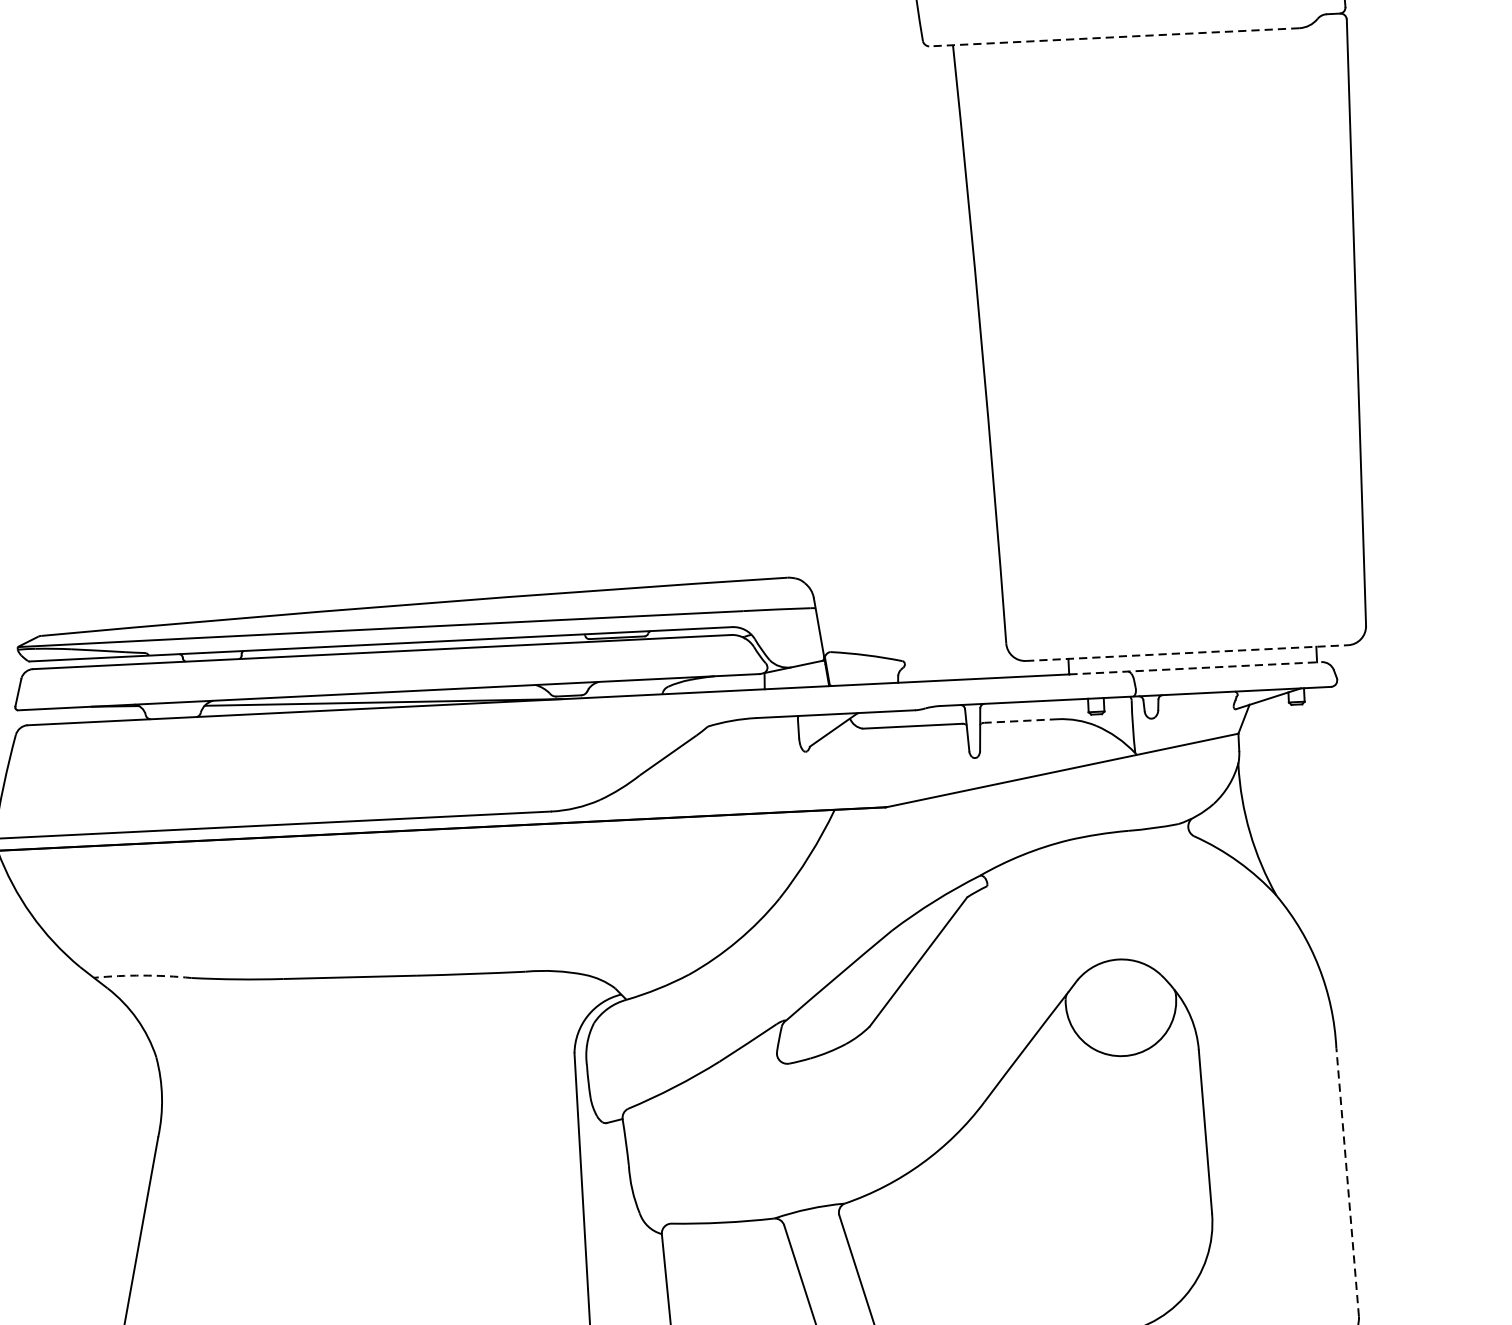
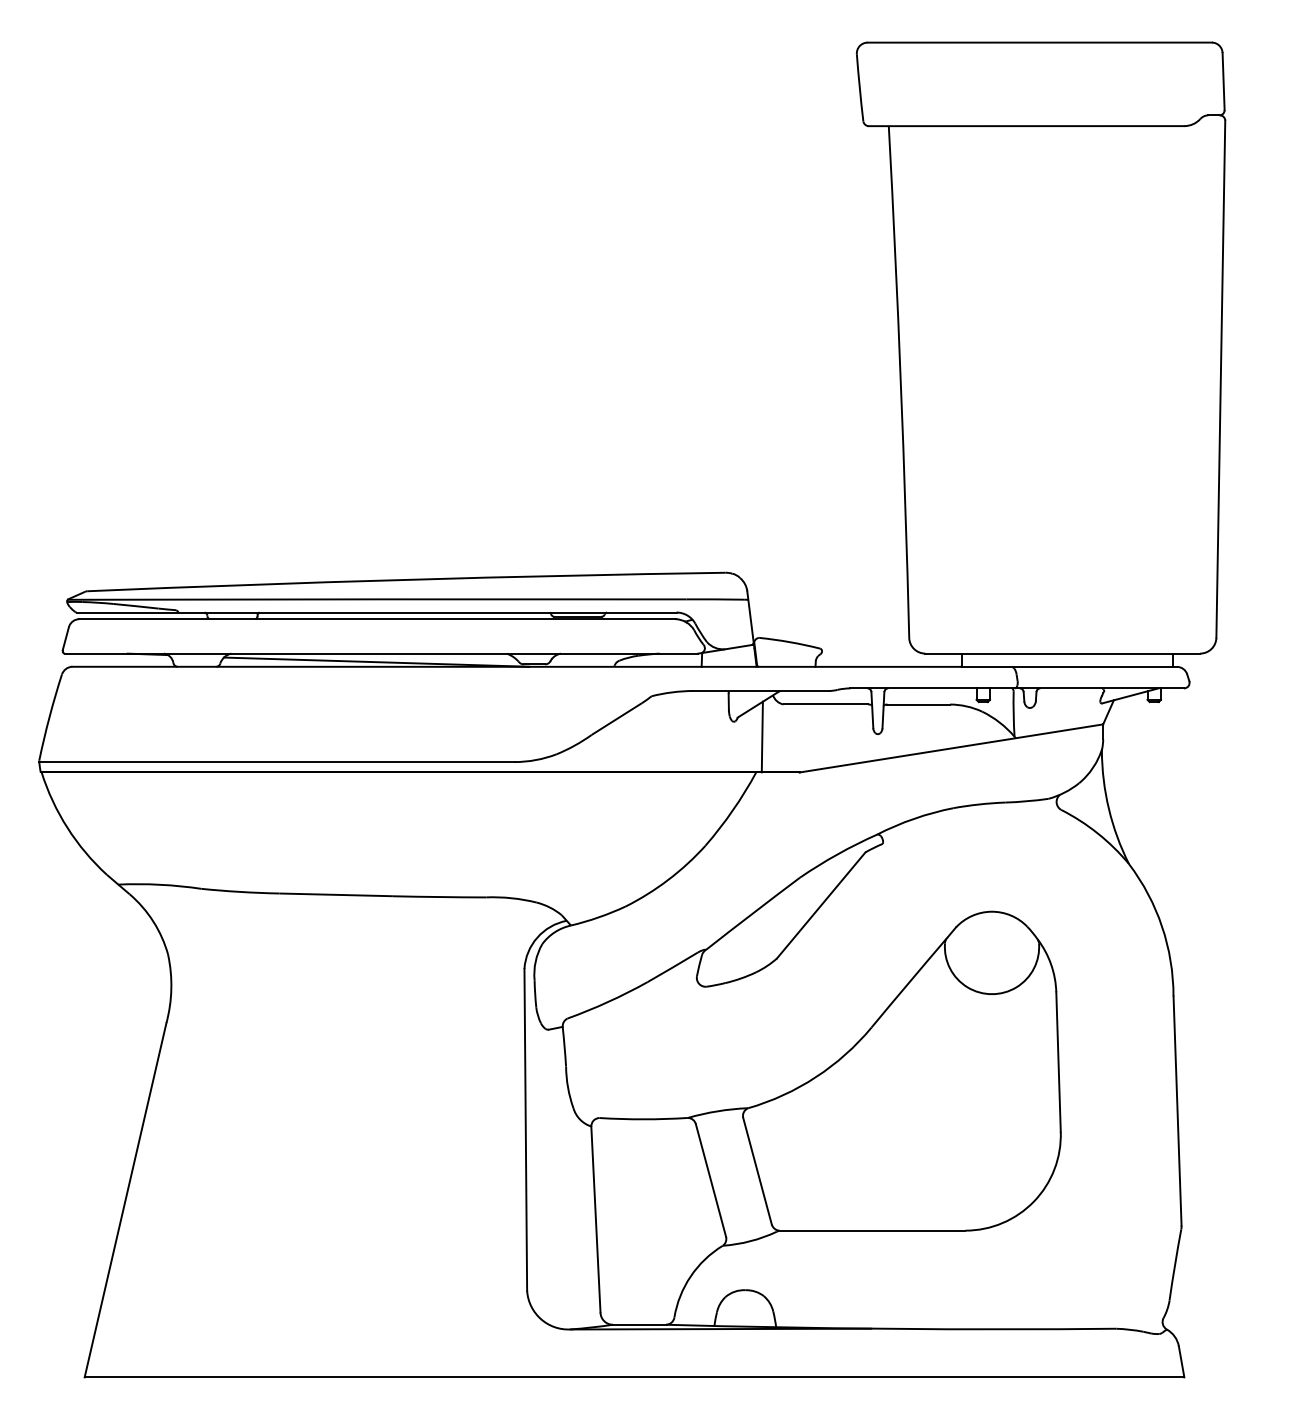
line: (1114, 37) -> (1026, 126), dashed -> solid
line: (1187, 652) -> (1063, 653), dashed -> solid
line: (1195, 667) -> (1069, 666), dashed -> solid
line: (1020, 720) -> (918, 704), dashed -> solid
line: (838, 767) -> (761, 736), added
arc: (142, 975) -> (159, 884), dashed -> solid
line: (1347, 1182) -> (1177, 1111), dashed -> solid

